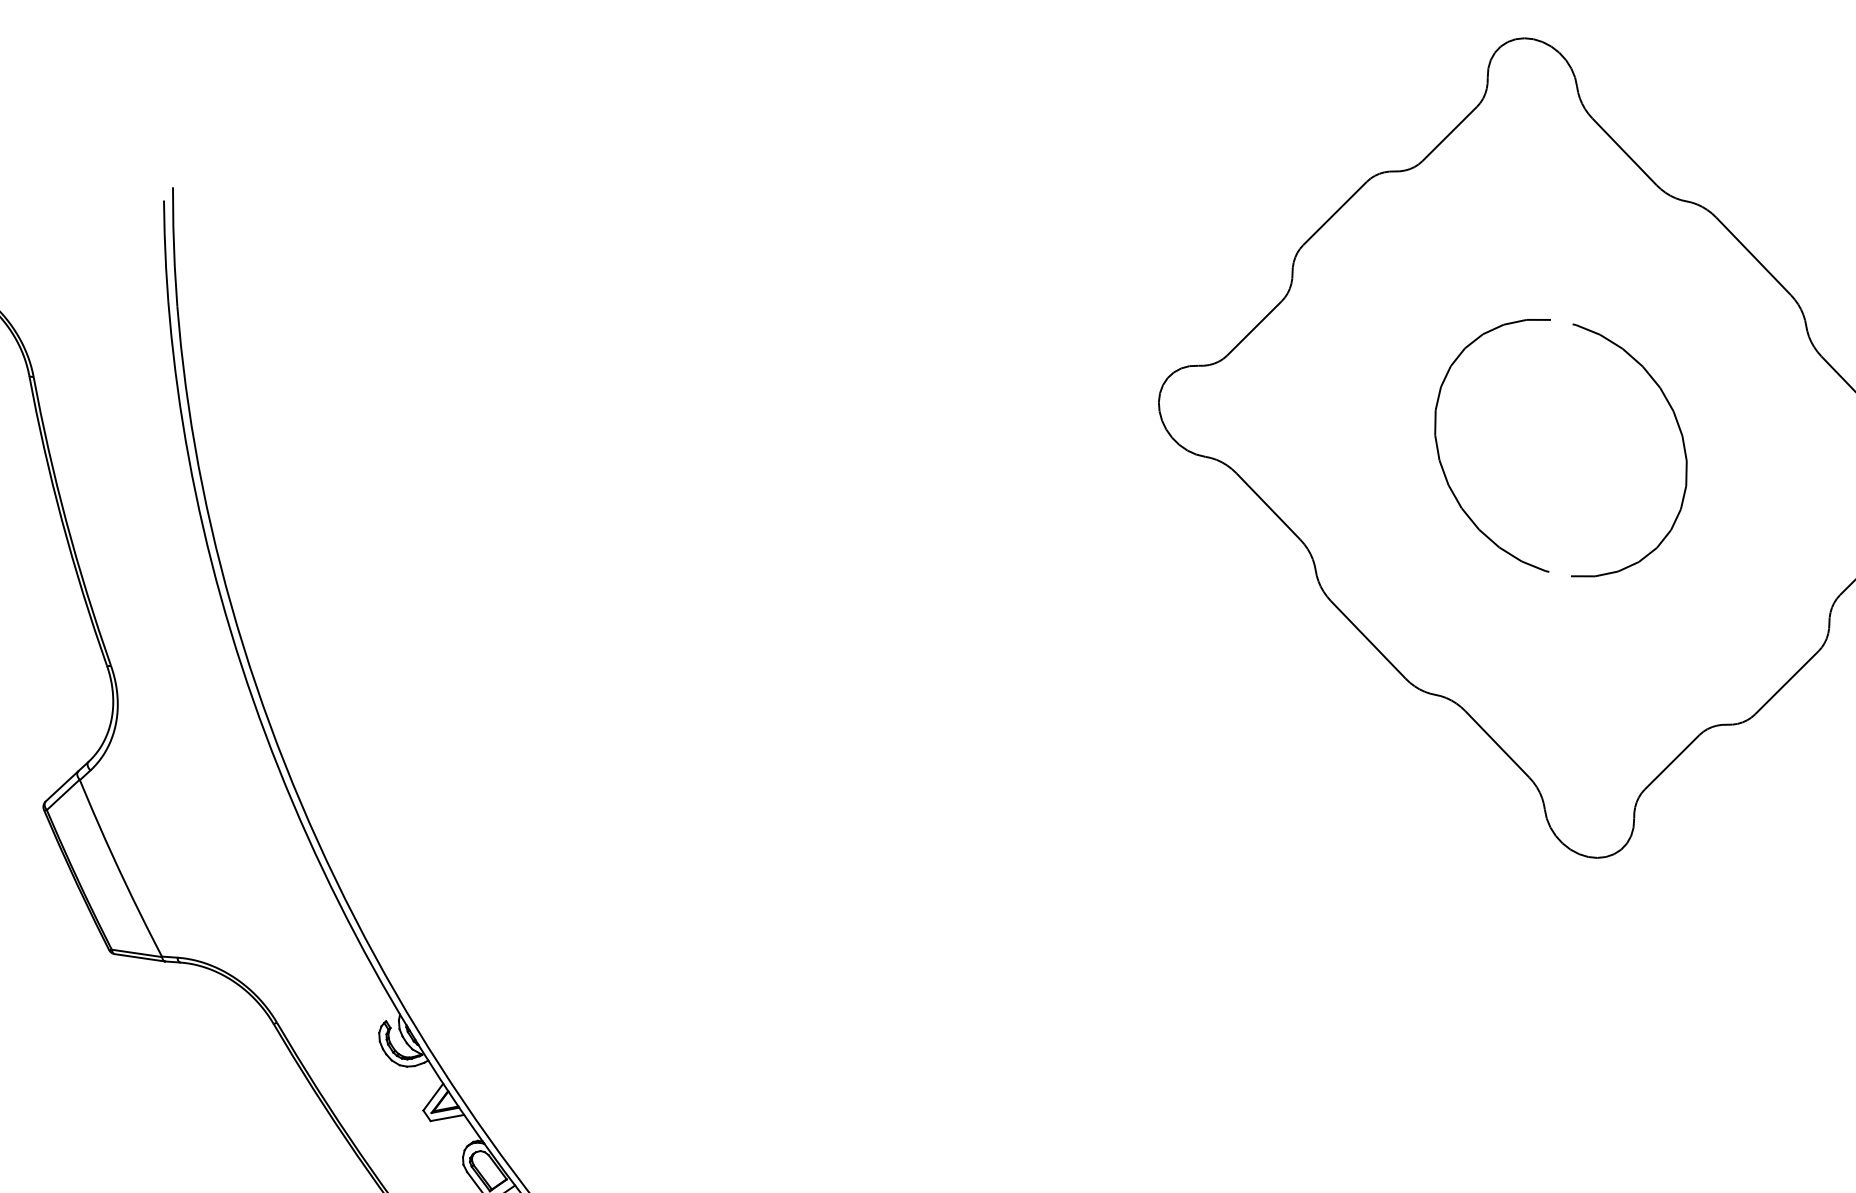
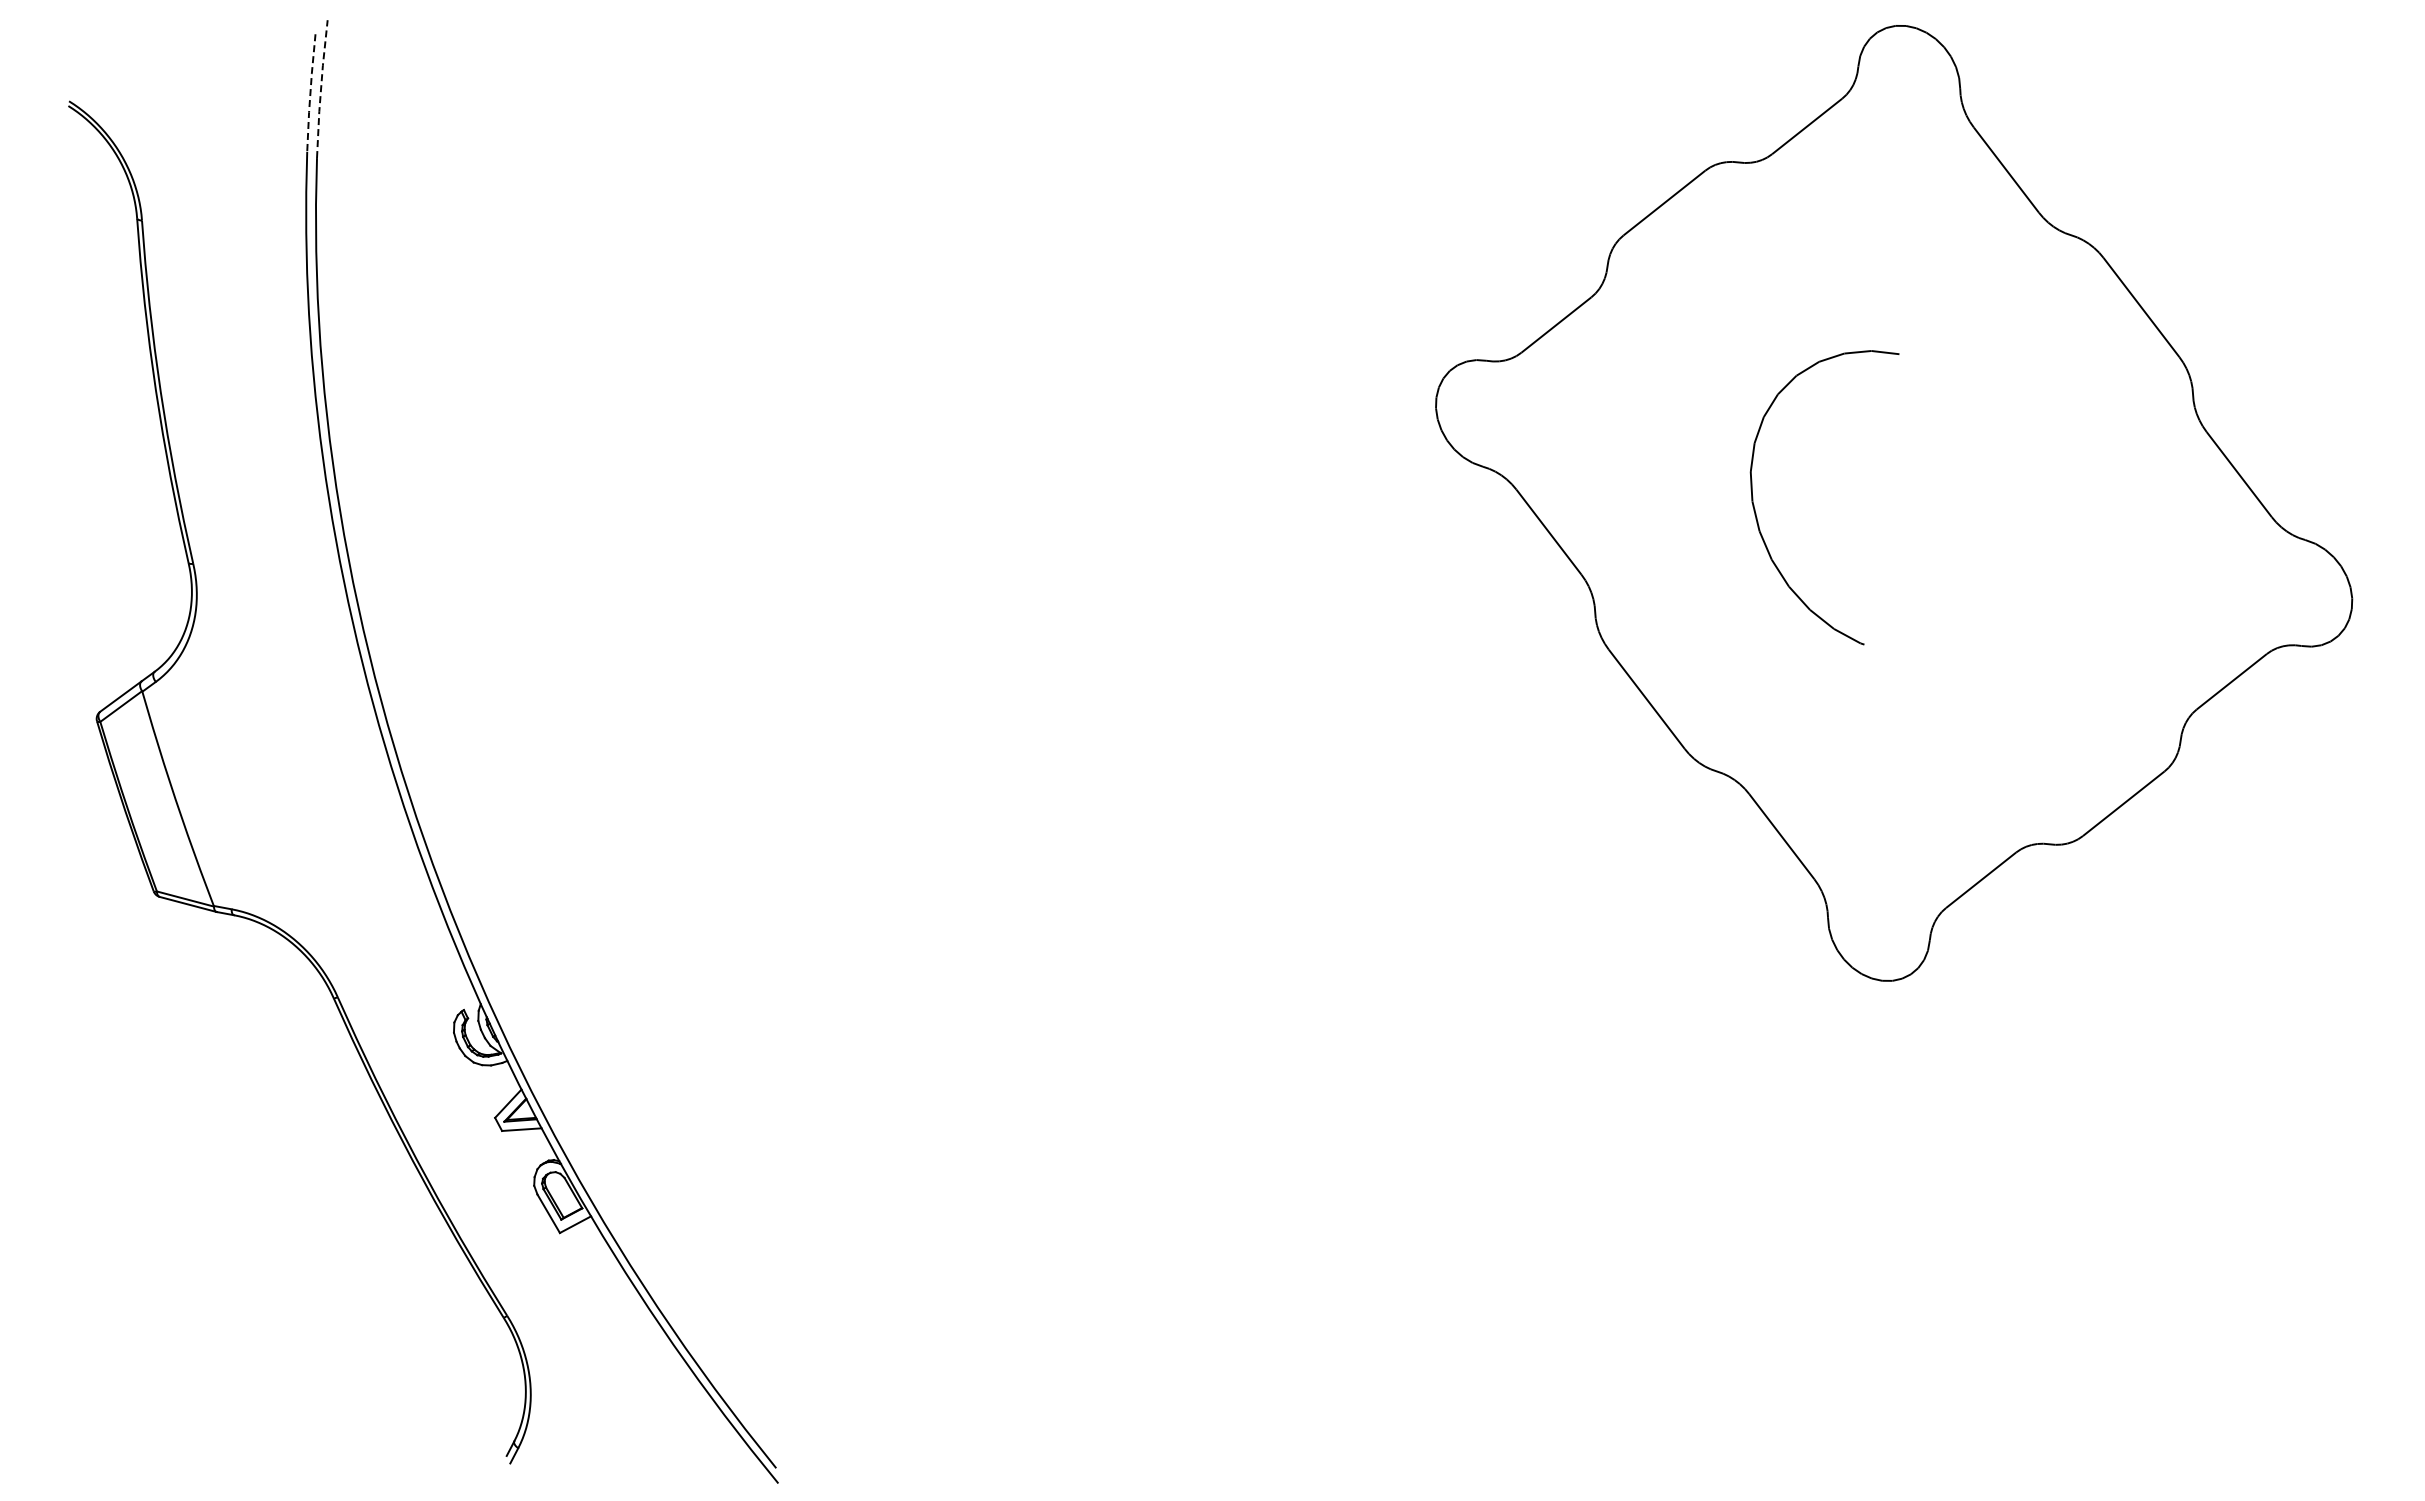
line: (174, 247) -> (321, 89), solid -> dashed
line: (165, 250) -> (310, 92), solid -> dashed
curve: (1677, 425) -> (2031, 492), removed

